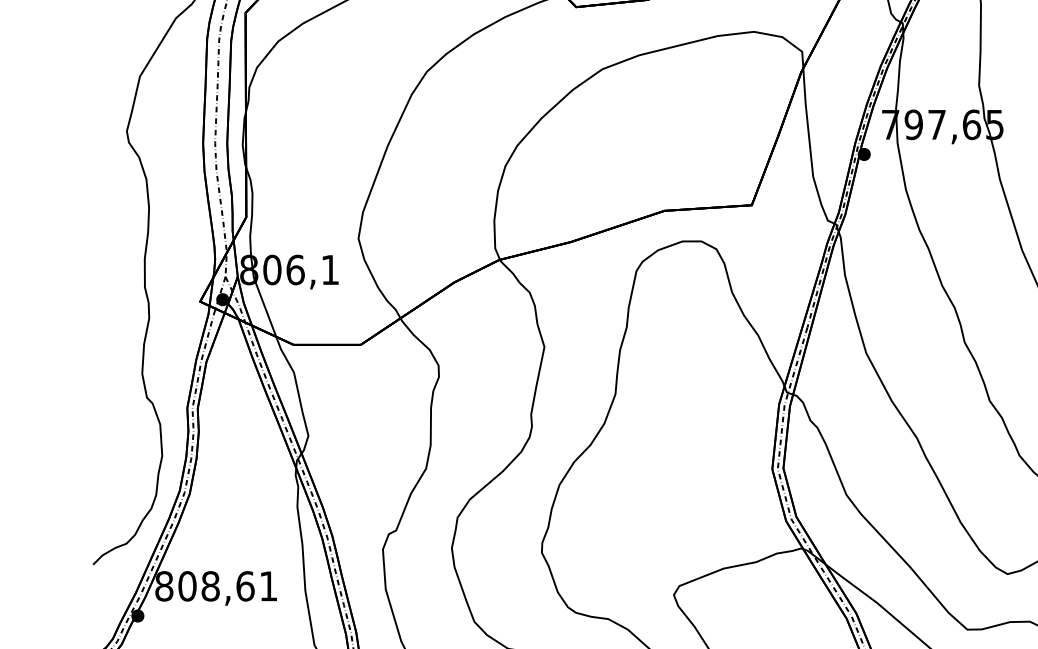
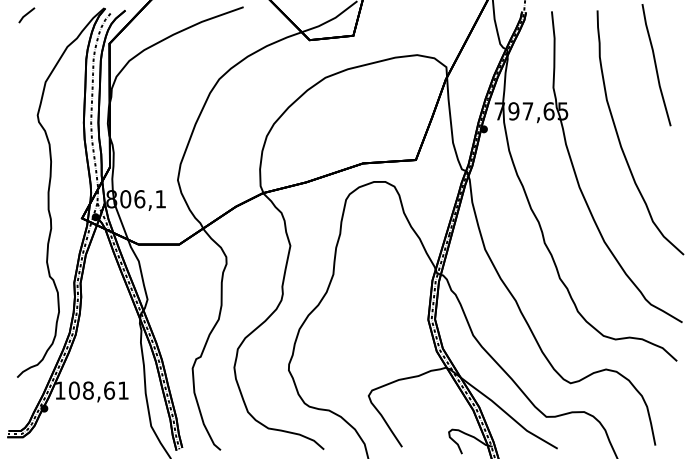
text: (162, 586) -> (59, 390), 808,61 -> 108,61

